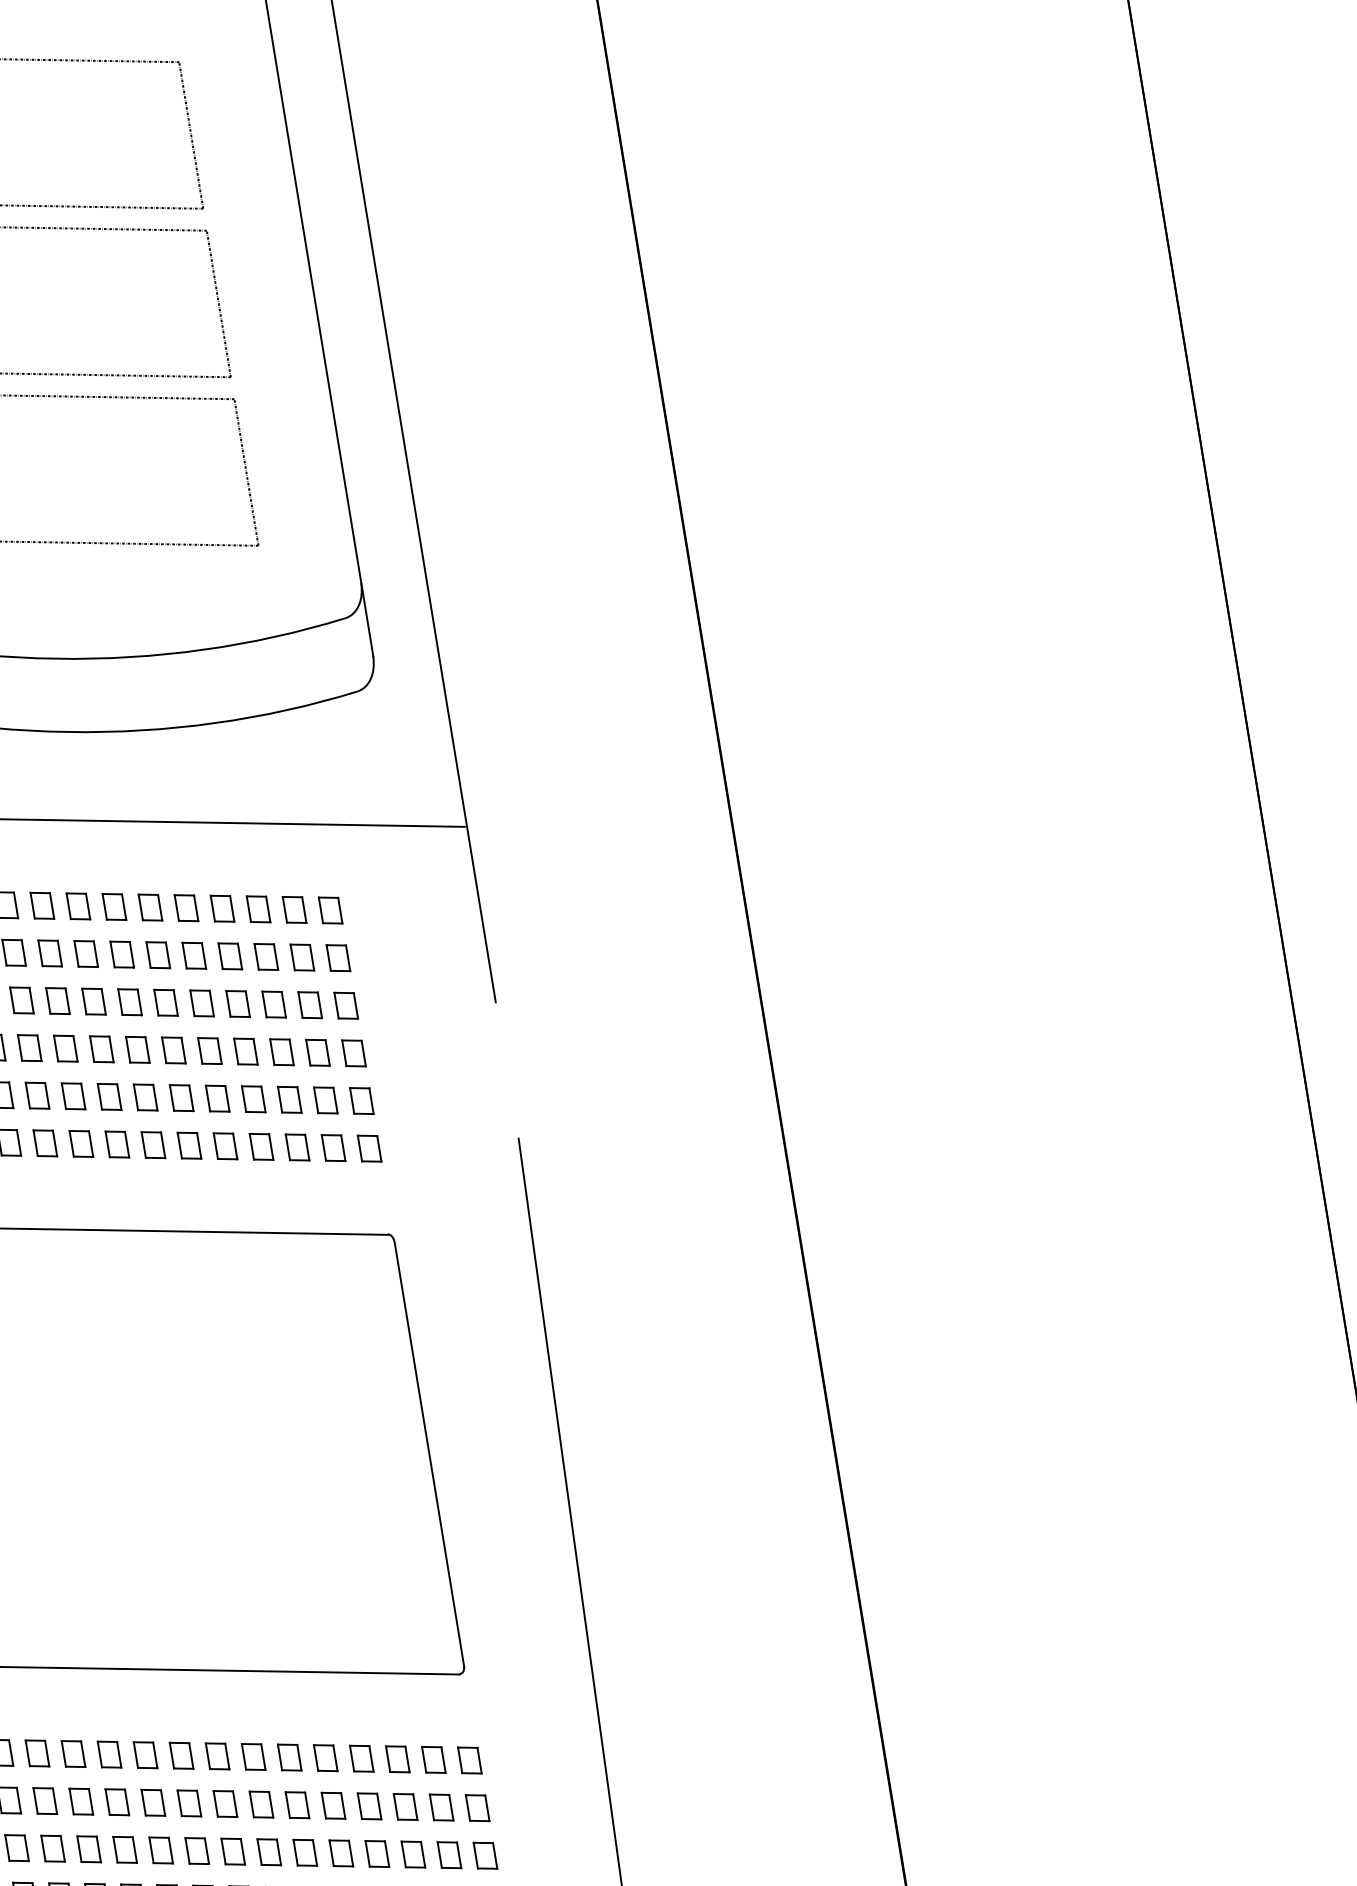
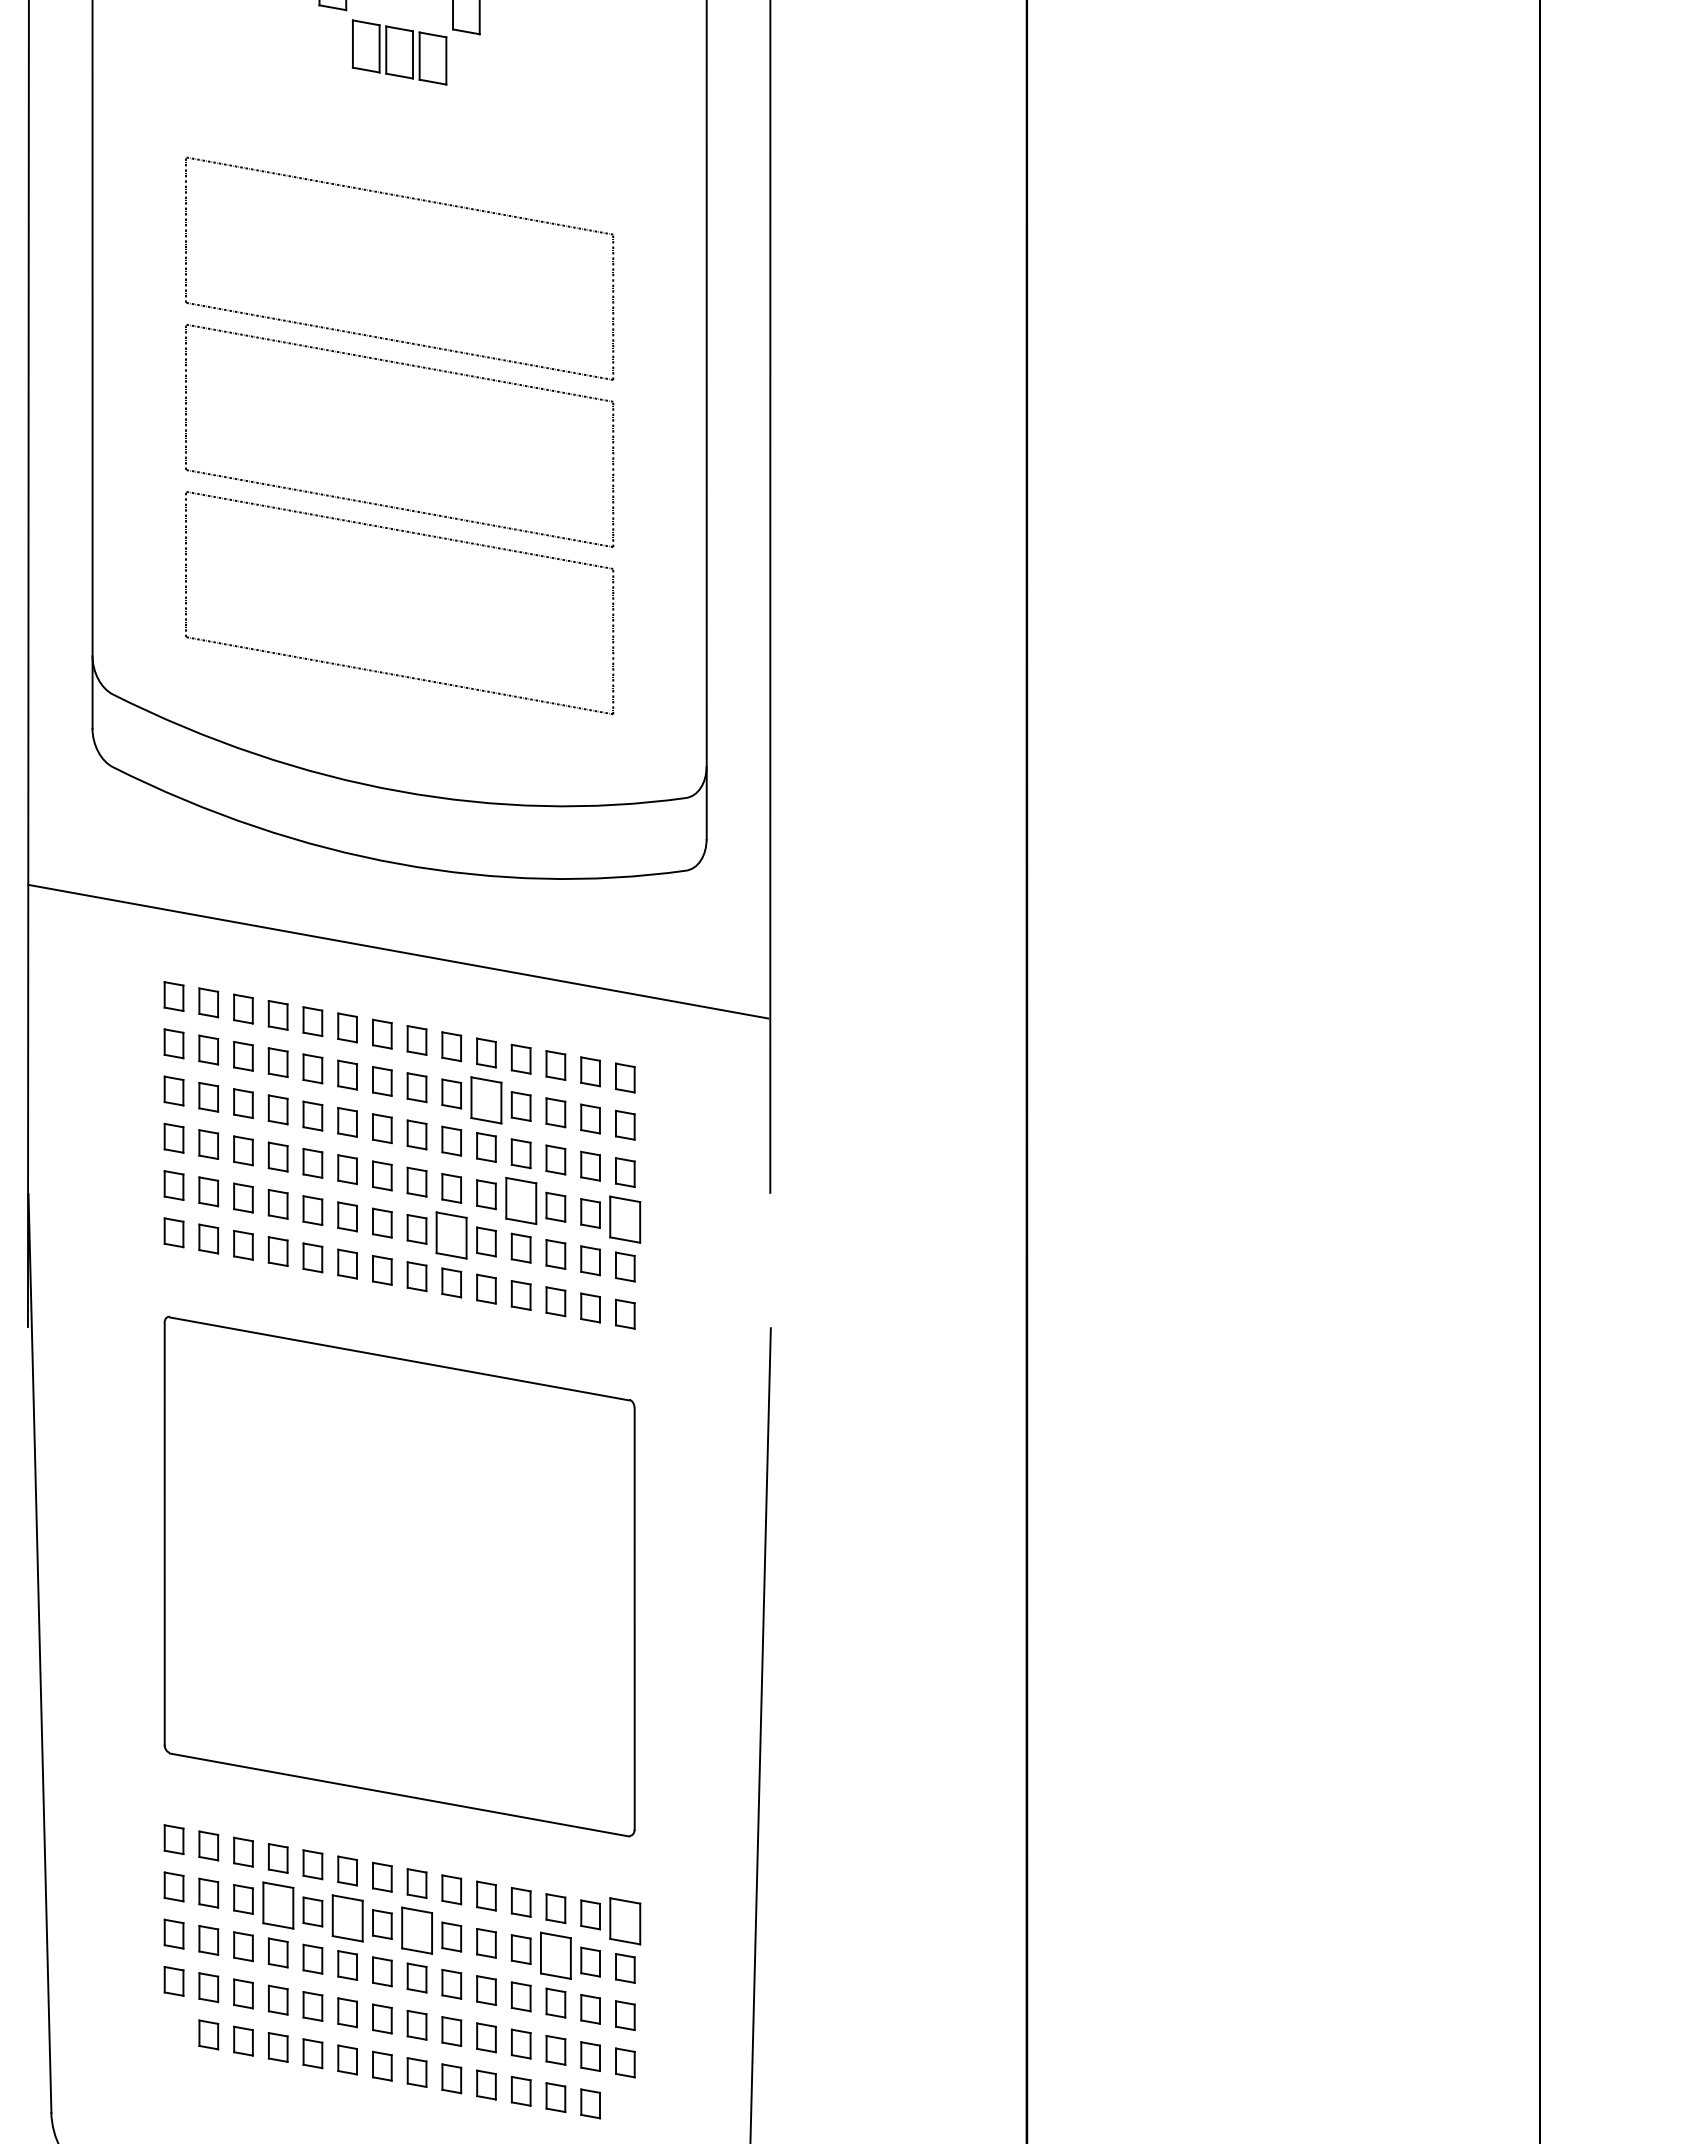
part: (194, 955) -> (486, 1099), size x1.6
part: (245, 1051) -> (520, 1200), size x1.6
part: (354, 1053) -> (625, 1219), size x1.6
part: (181, 1097) -> (451, 1235), size x1.6
part: (469, 1759) -> (625, 1920), size x1.6
part: (116, 1802) -> (277, 1905), size x1.6
part: (189, 1802) -> (347, 1917), size x1.6
part: (260, 1804) -> (416, 1930), size x1.6
part: (405, 1806) -> (555, 1955), size x1.6

